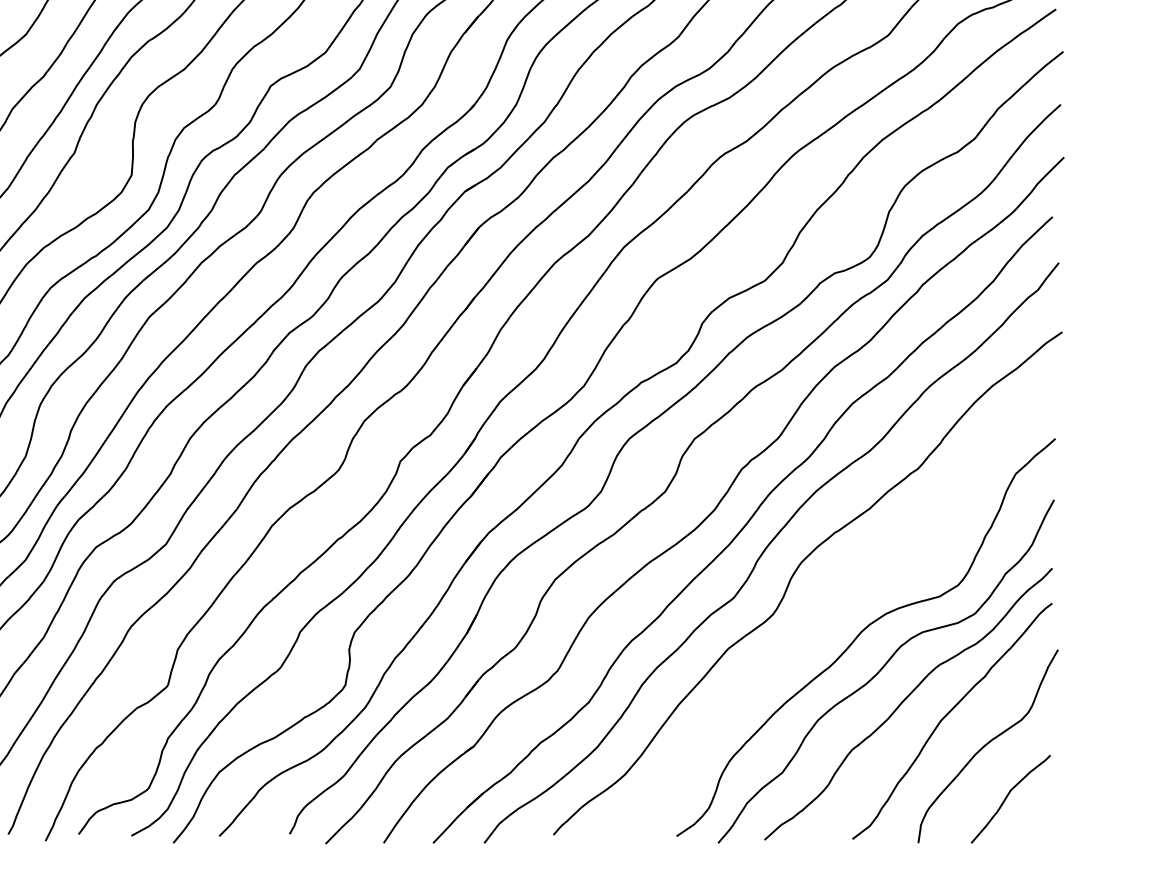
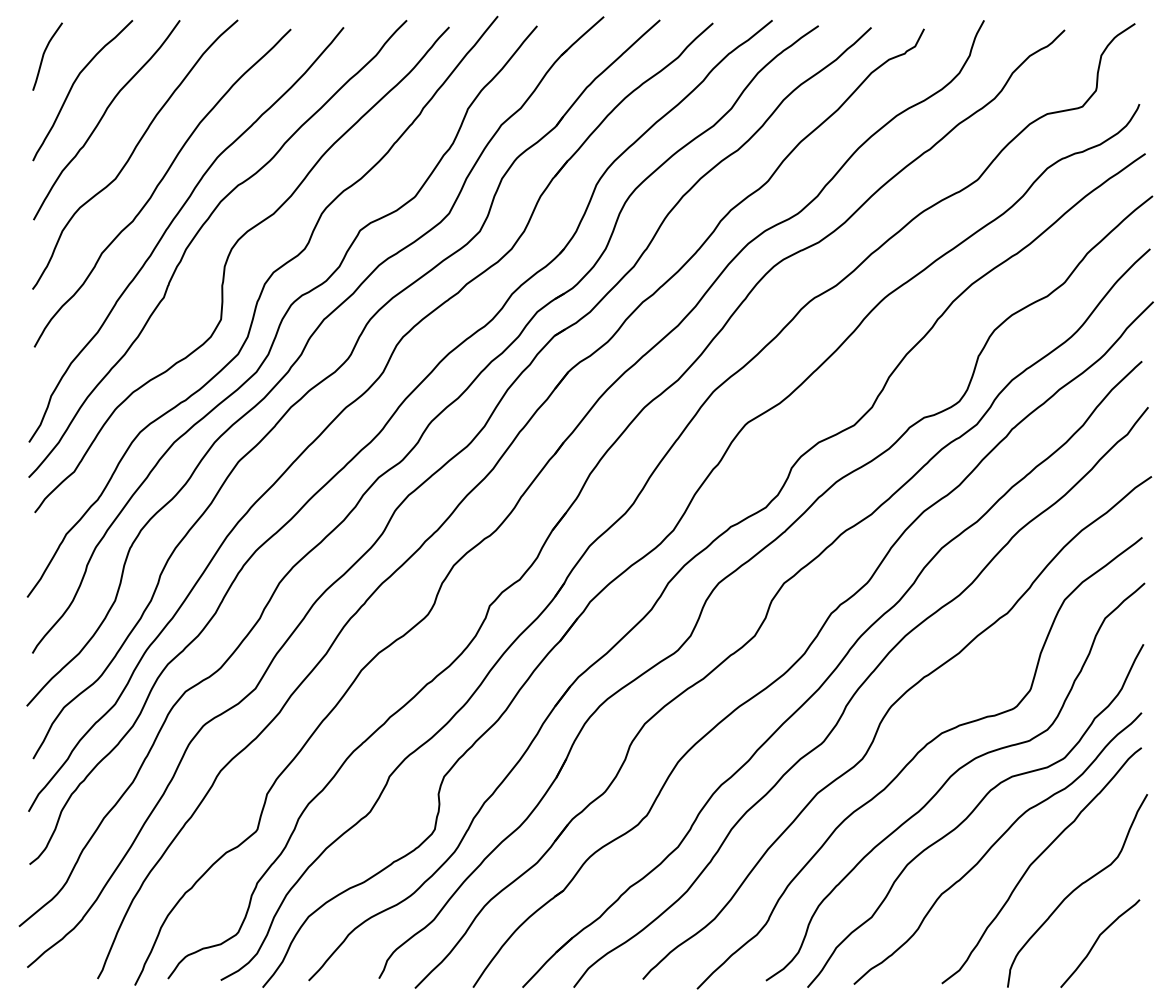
curve: (825, 614) -> (914, 758), added

